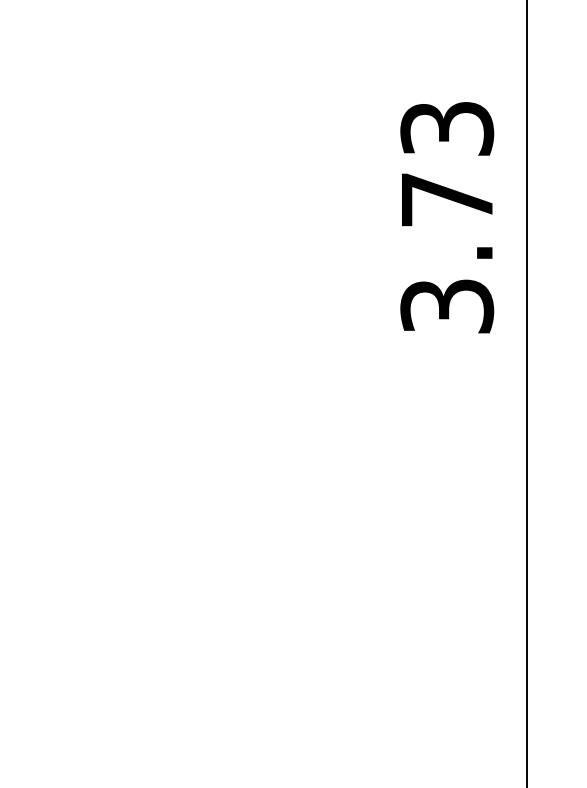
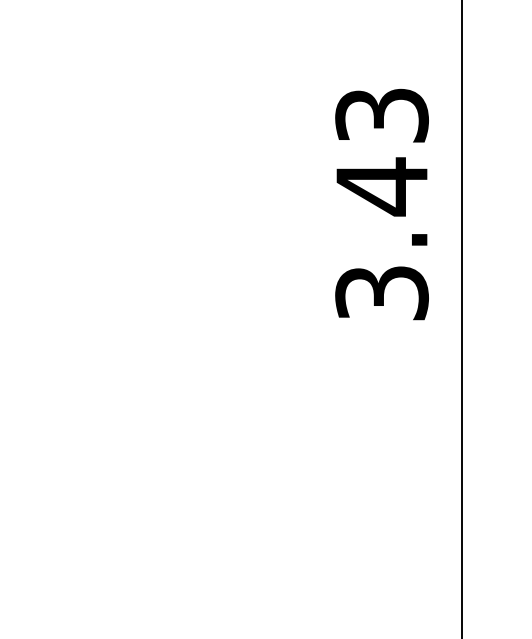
text: (447, 199) -> (382, 186), 3.73 -> 3.43

